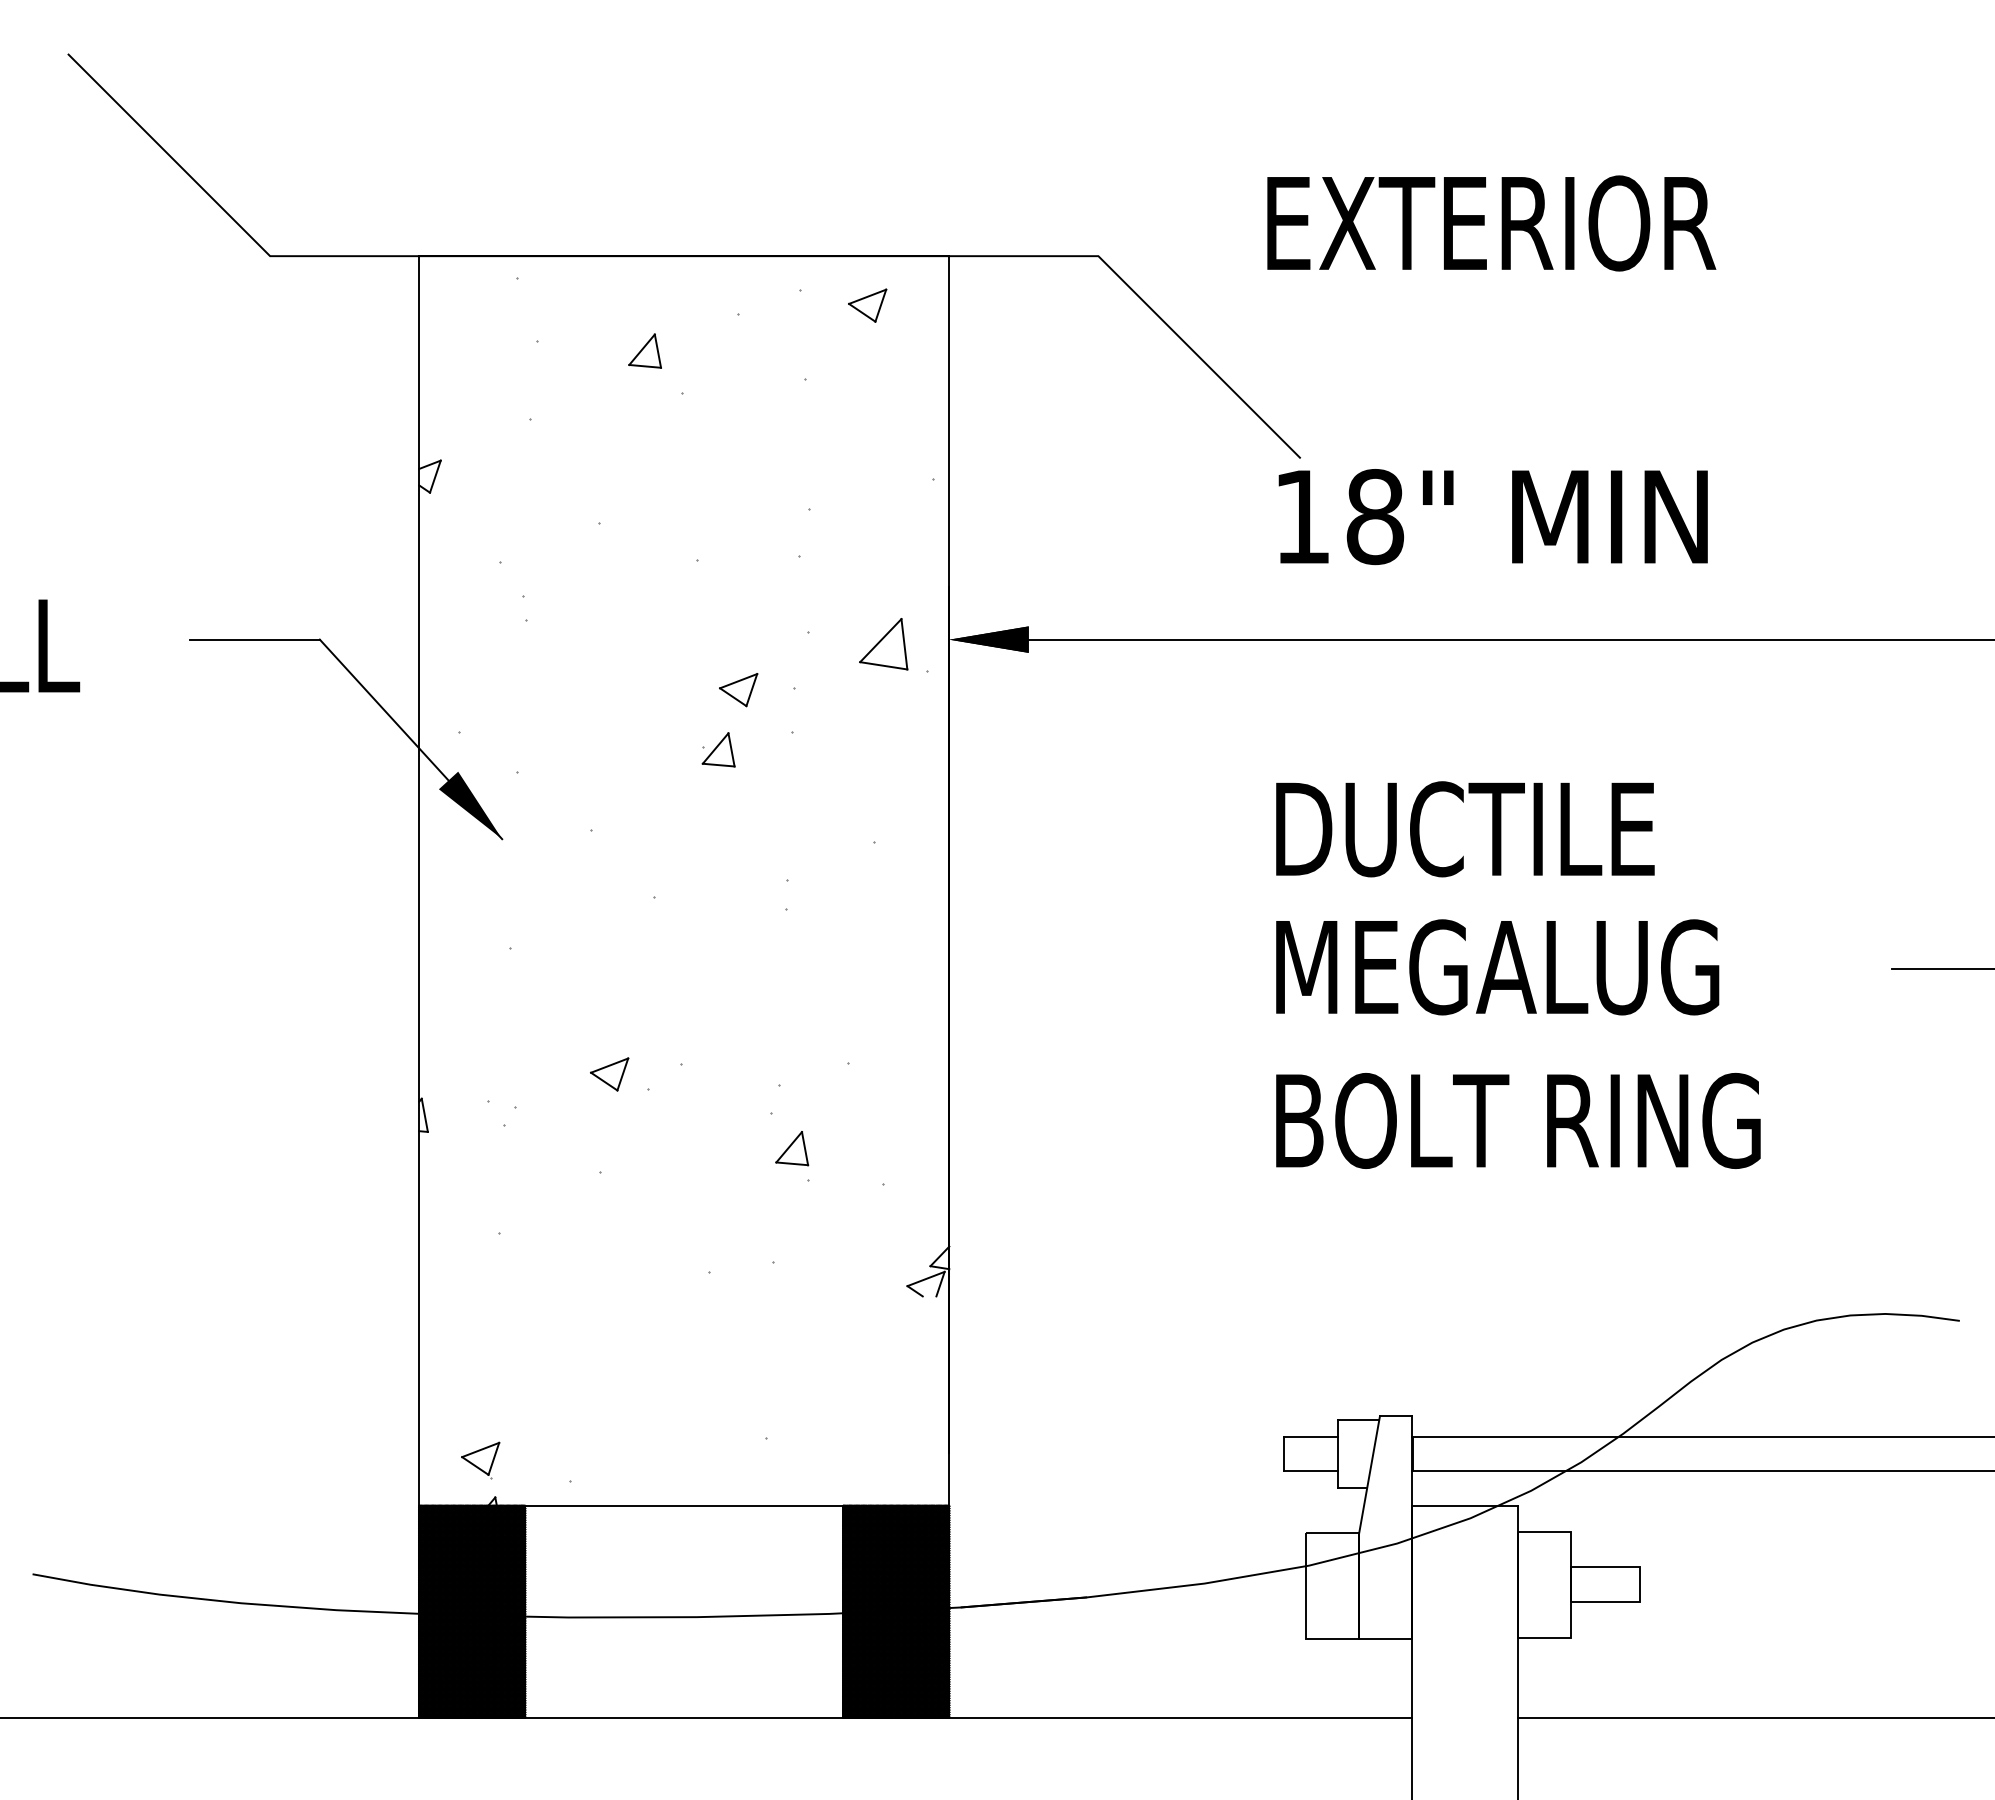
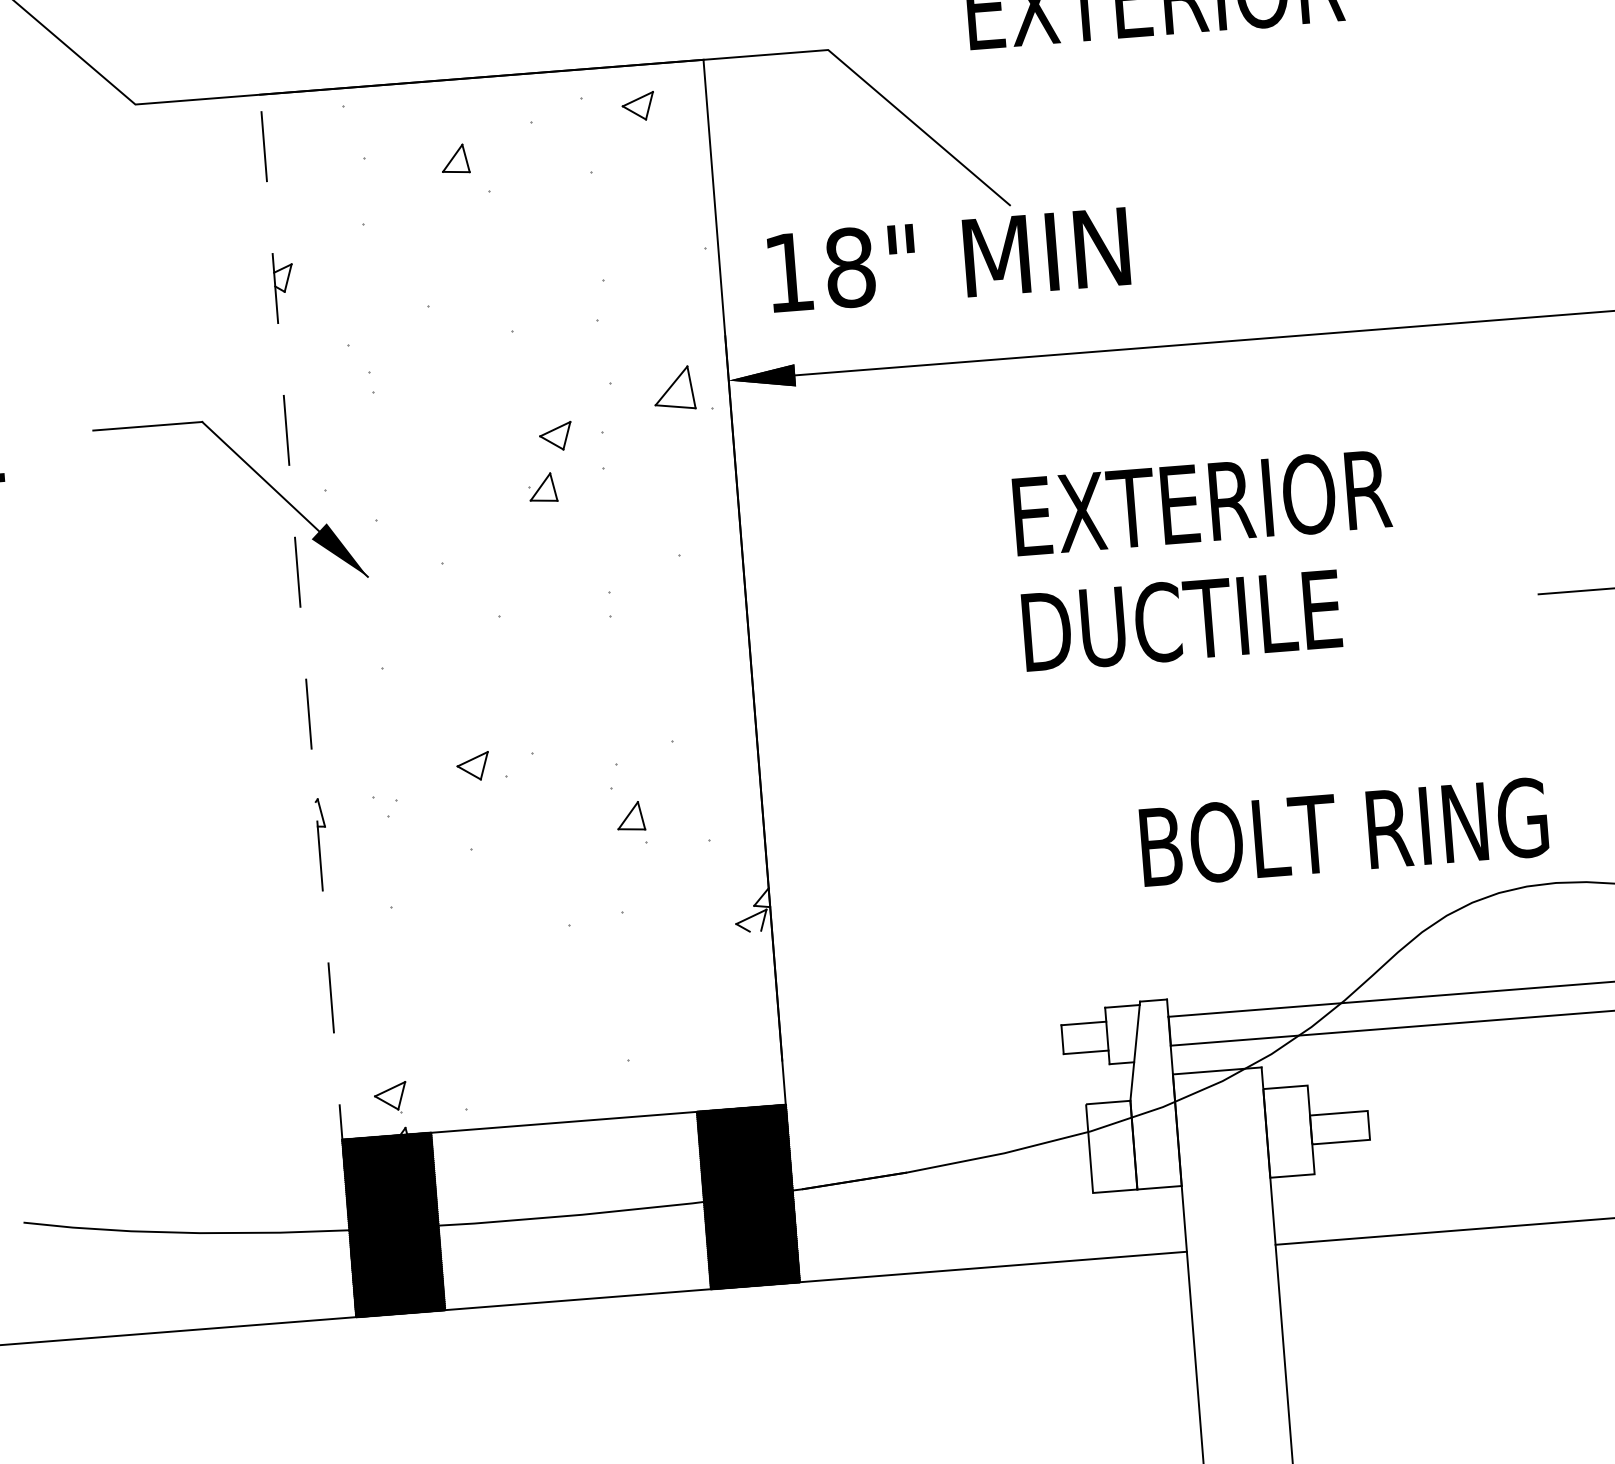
text: (1492, 517) -> (948, 260), moved
text: (1505, 829) -> (1206, 502), DUCTILE -> EXTERIOR
text: (1502, 967) -> (1213, 618), MEGALUG -> DUCTILE
line: (419, 986) -> (308, 705), solid -> dashed
text: (1518, 1120) -> (1344, 831), moved

